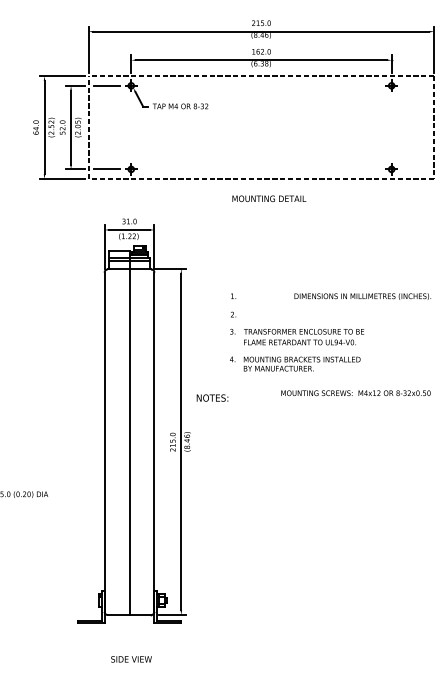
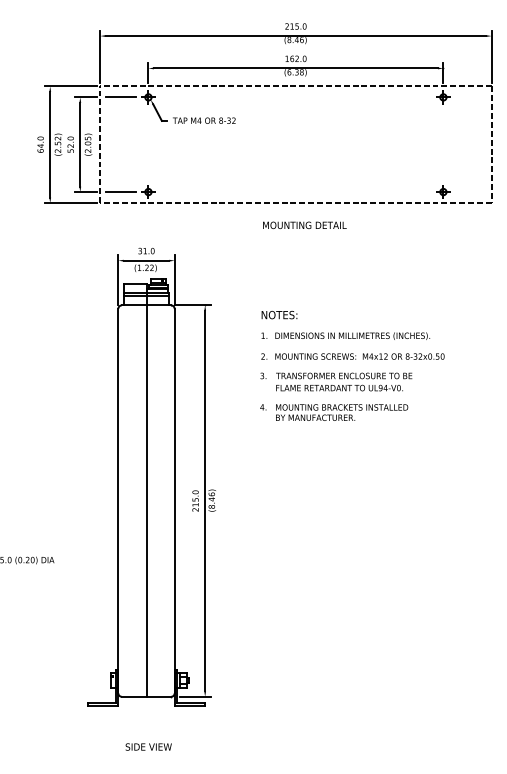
text: (362, 296) -> (352, 335), moved
text: (355, 393) -> (359, 356), moved
text: (212, 398) -> (279, 315), moved

